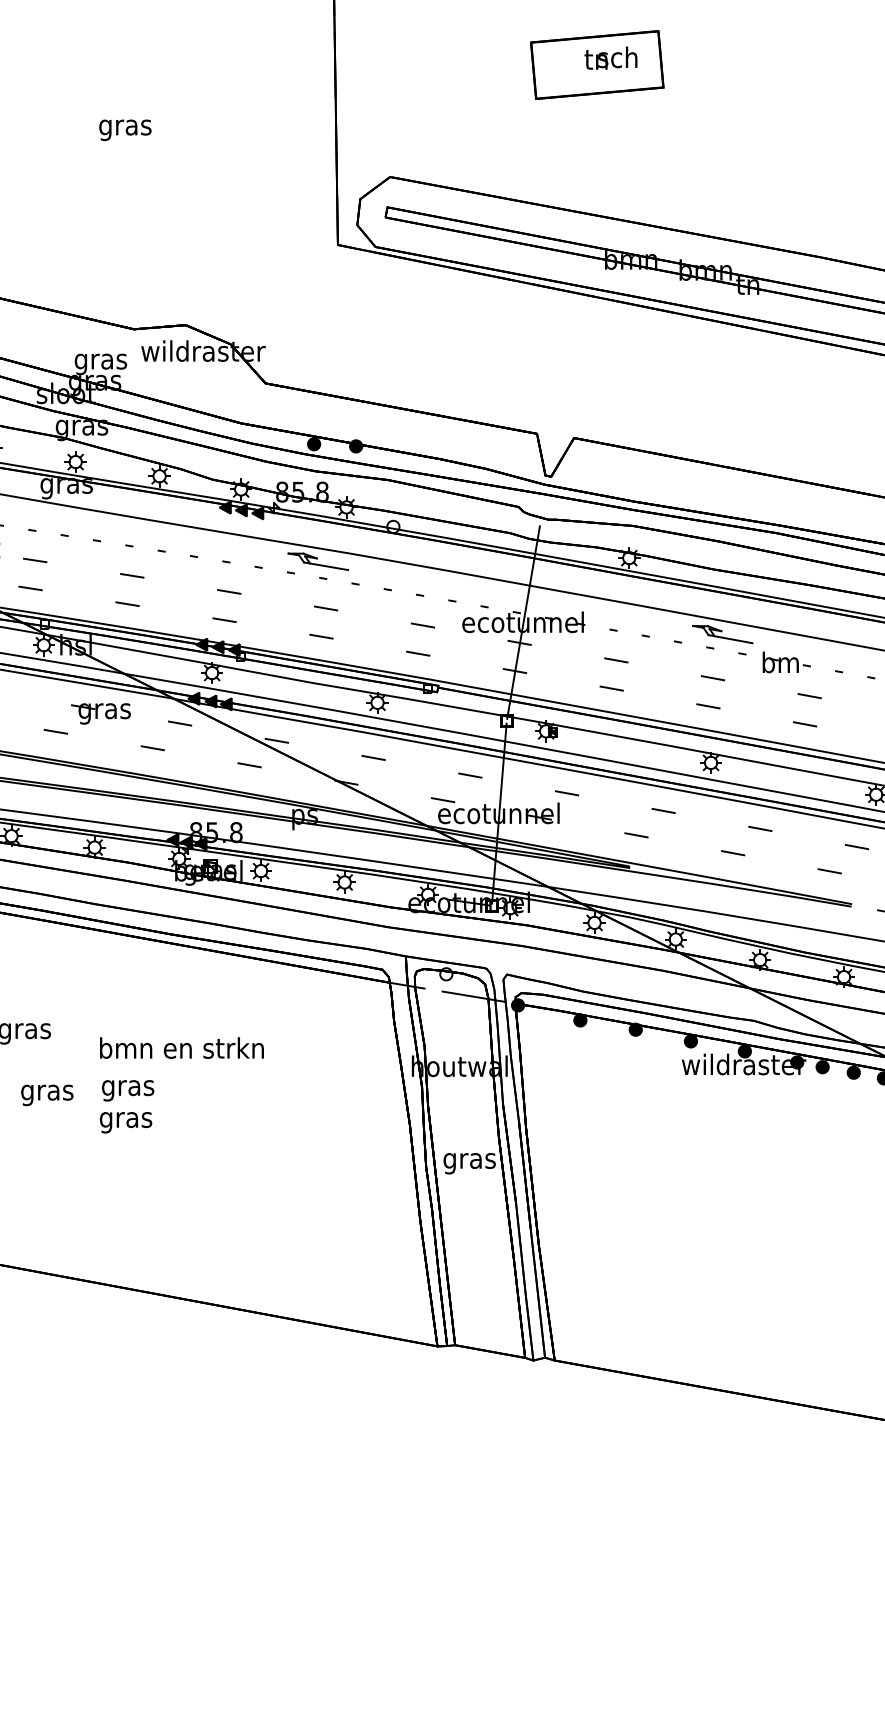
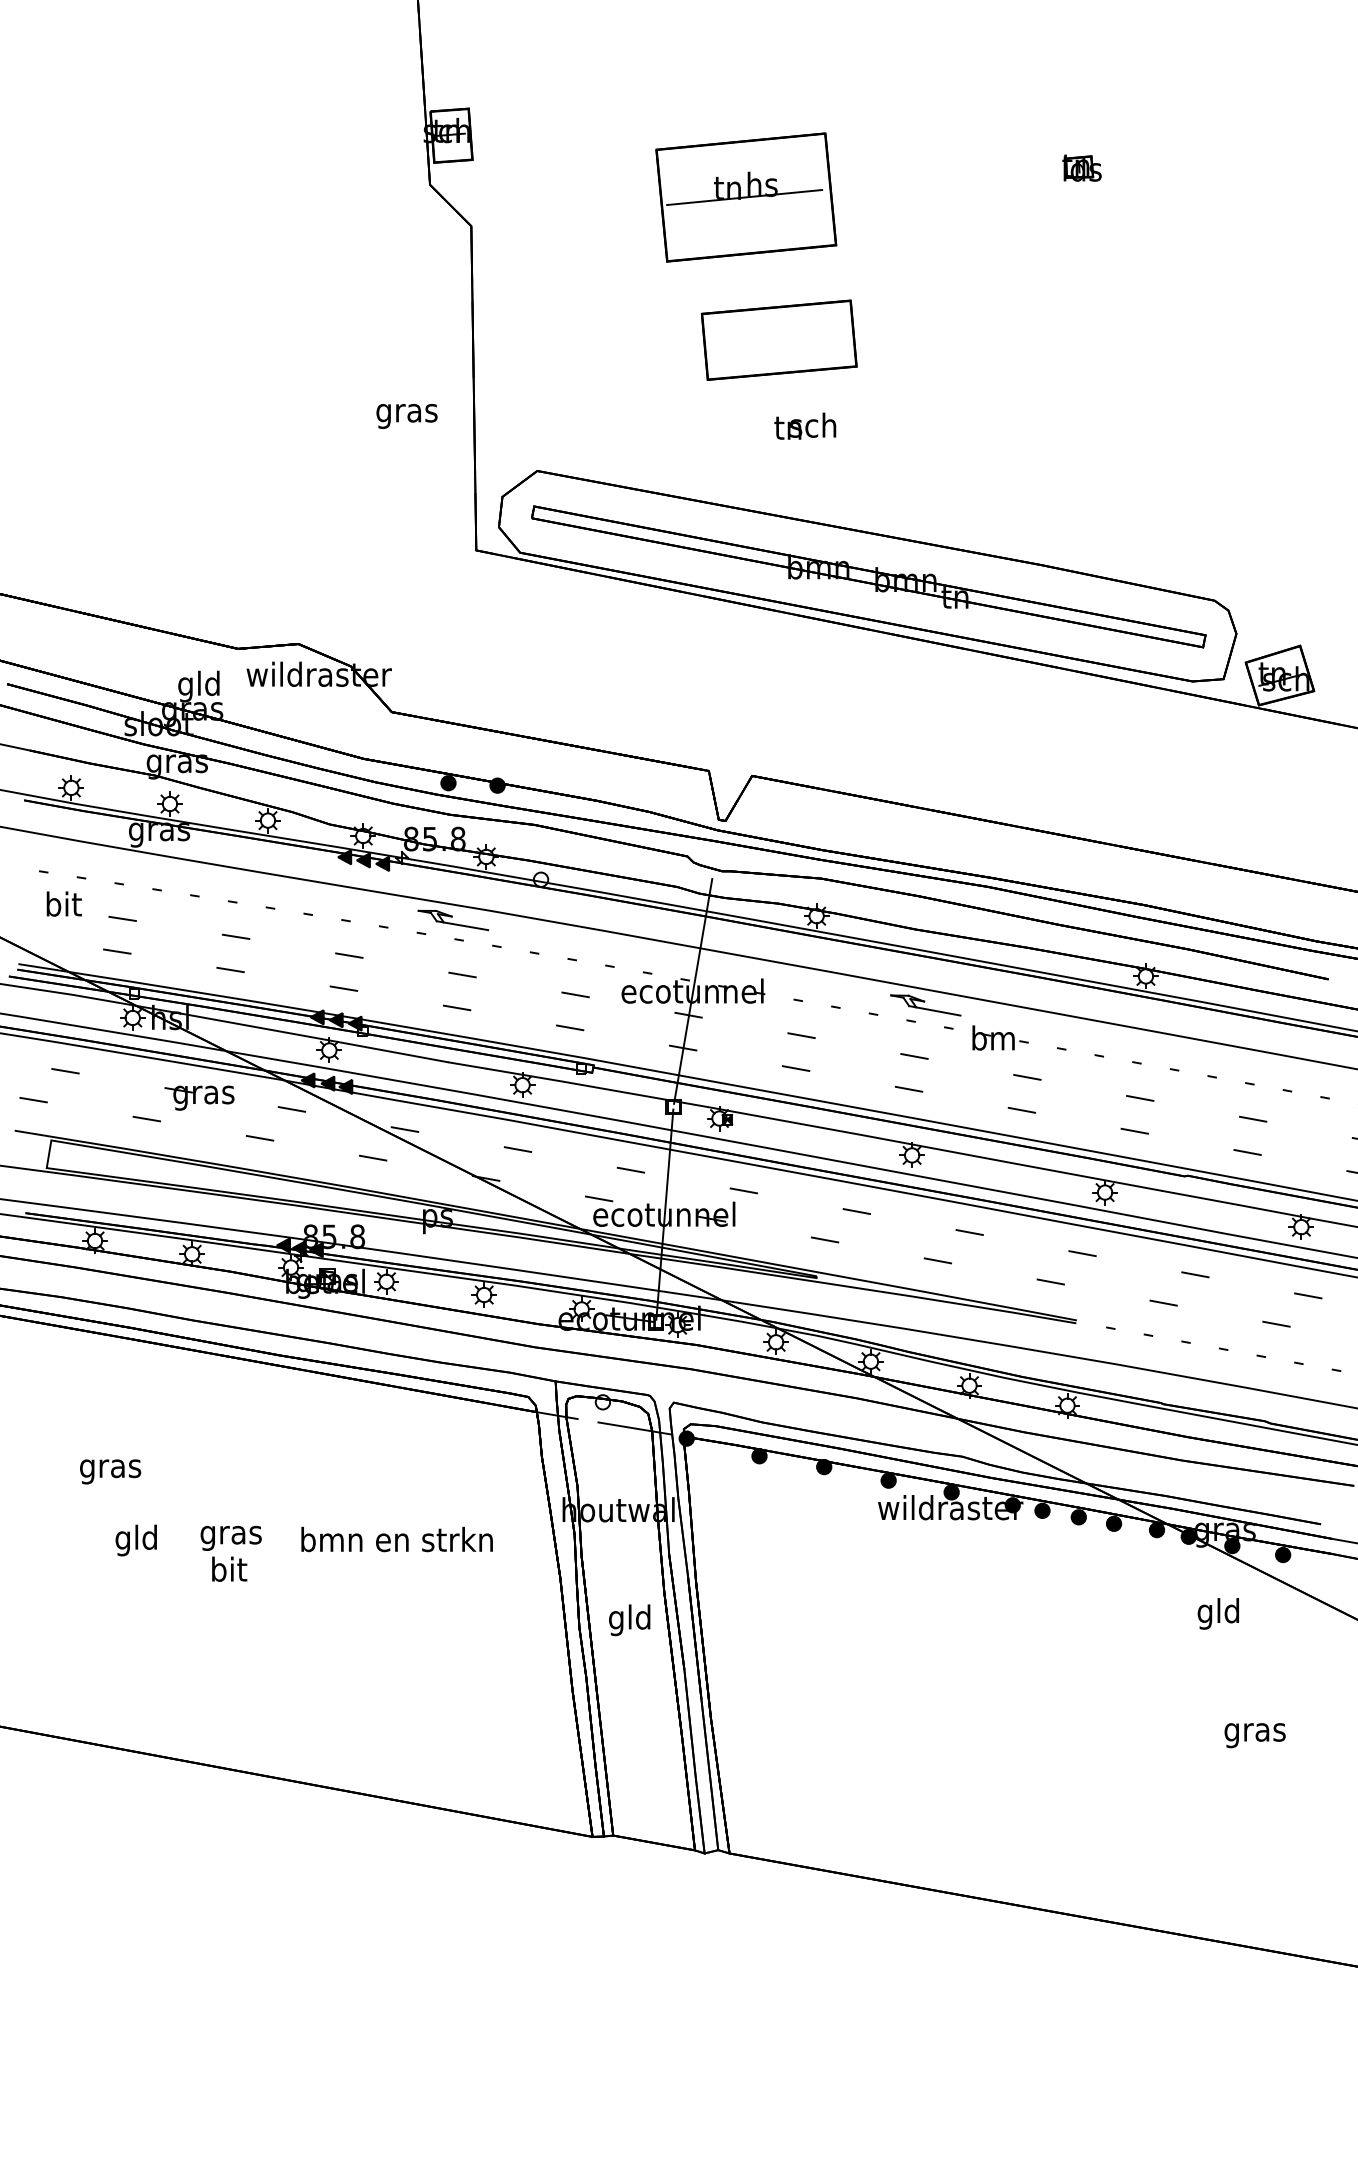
text: (611, 57) -> (805, 425), moved
text: (124, 130) -> (406, 416), moved
text: (100, 361) -> (199, 686), gras -> gld
text: (181, 1048) -> (396, 1539), moved
text: (47, 1092) -> (136, 1540), gras -> gld
text: (125, 1120) -> (228, 1572), gras -> bit
text: (469, 1161) -> (629, 1620), gras -> gld

